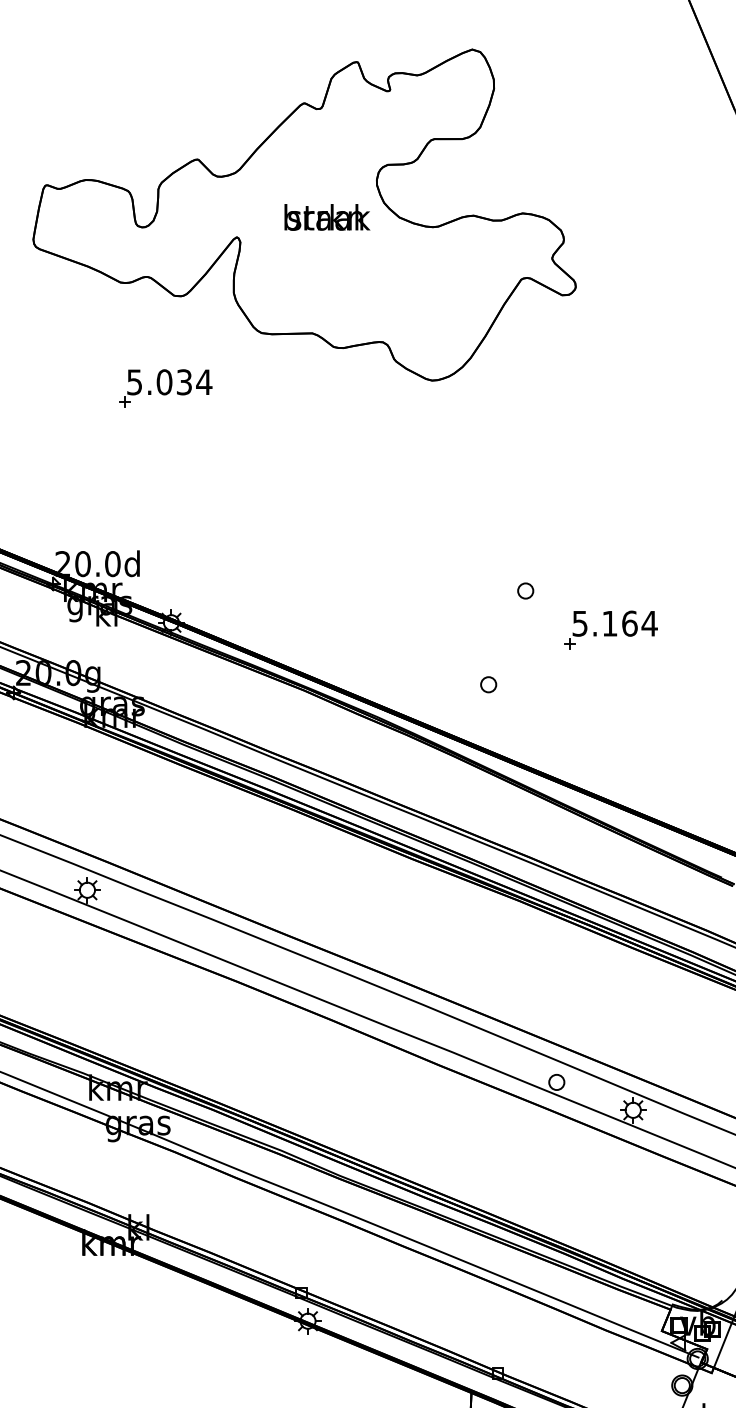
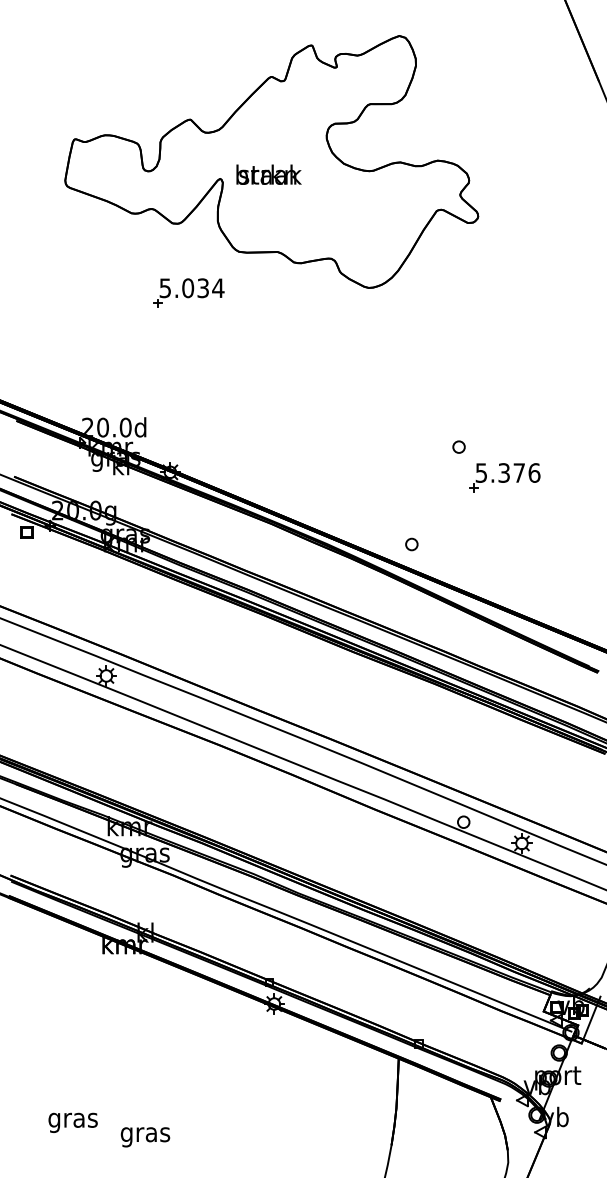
text: (326, 217) -> (268, 174), moved
part: (165, 387) -> (188, 292), moved
part: (524, 590) -> (458, 446), moved
text: (630, 623) -> (519, 472), 5.164 -> 5.376
part: (488, 684) -> (411, 544), moved

